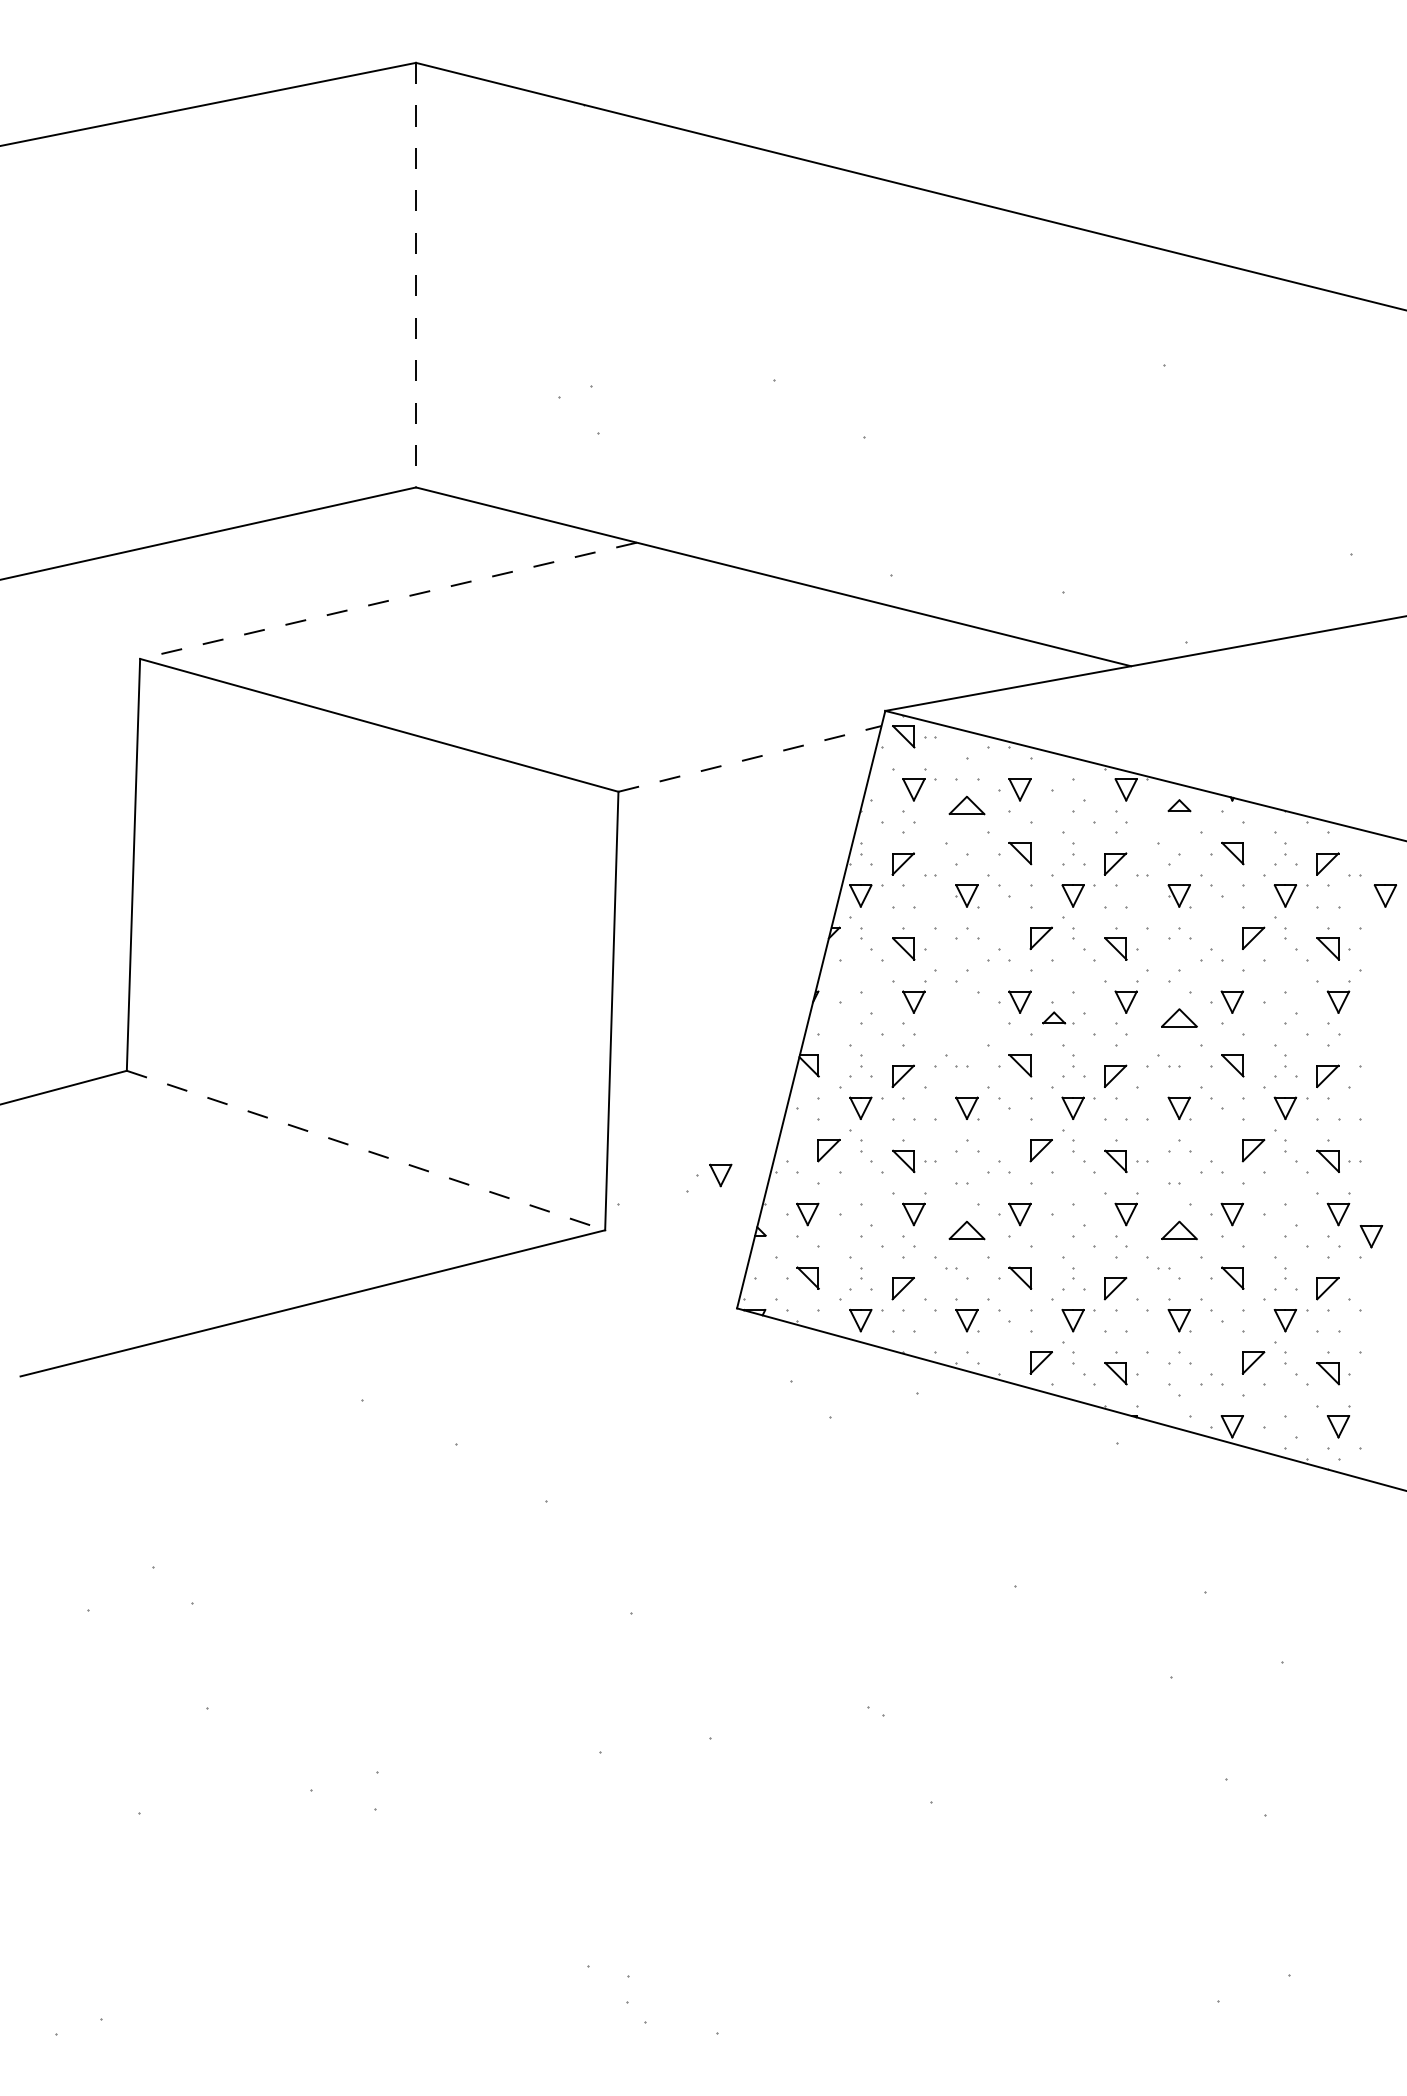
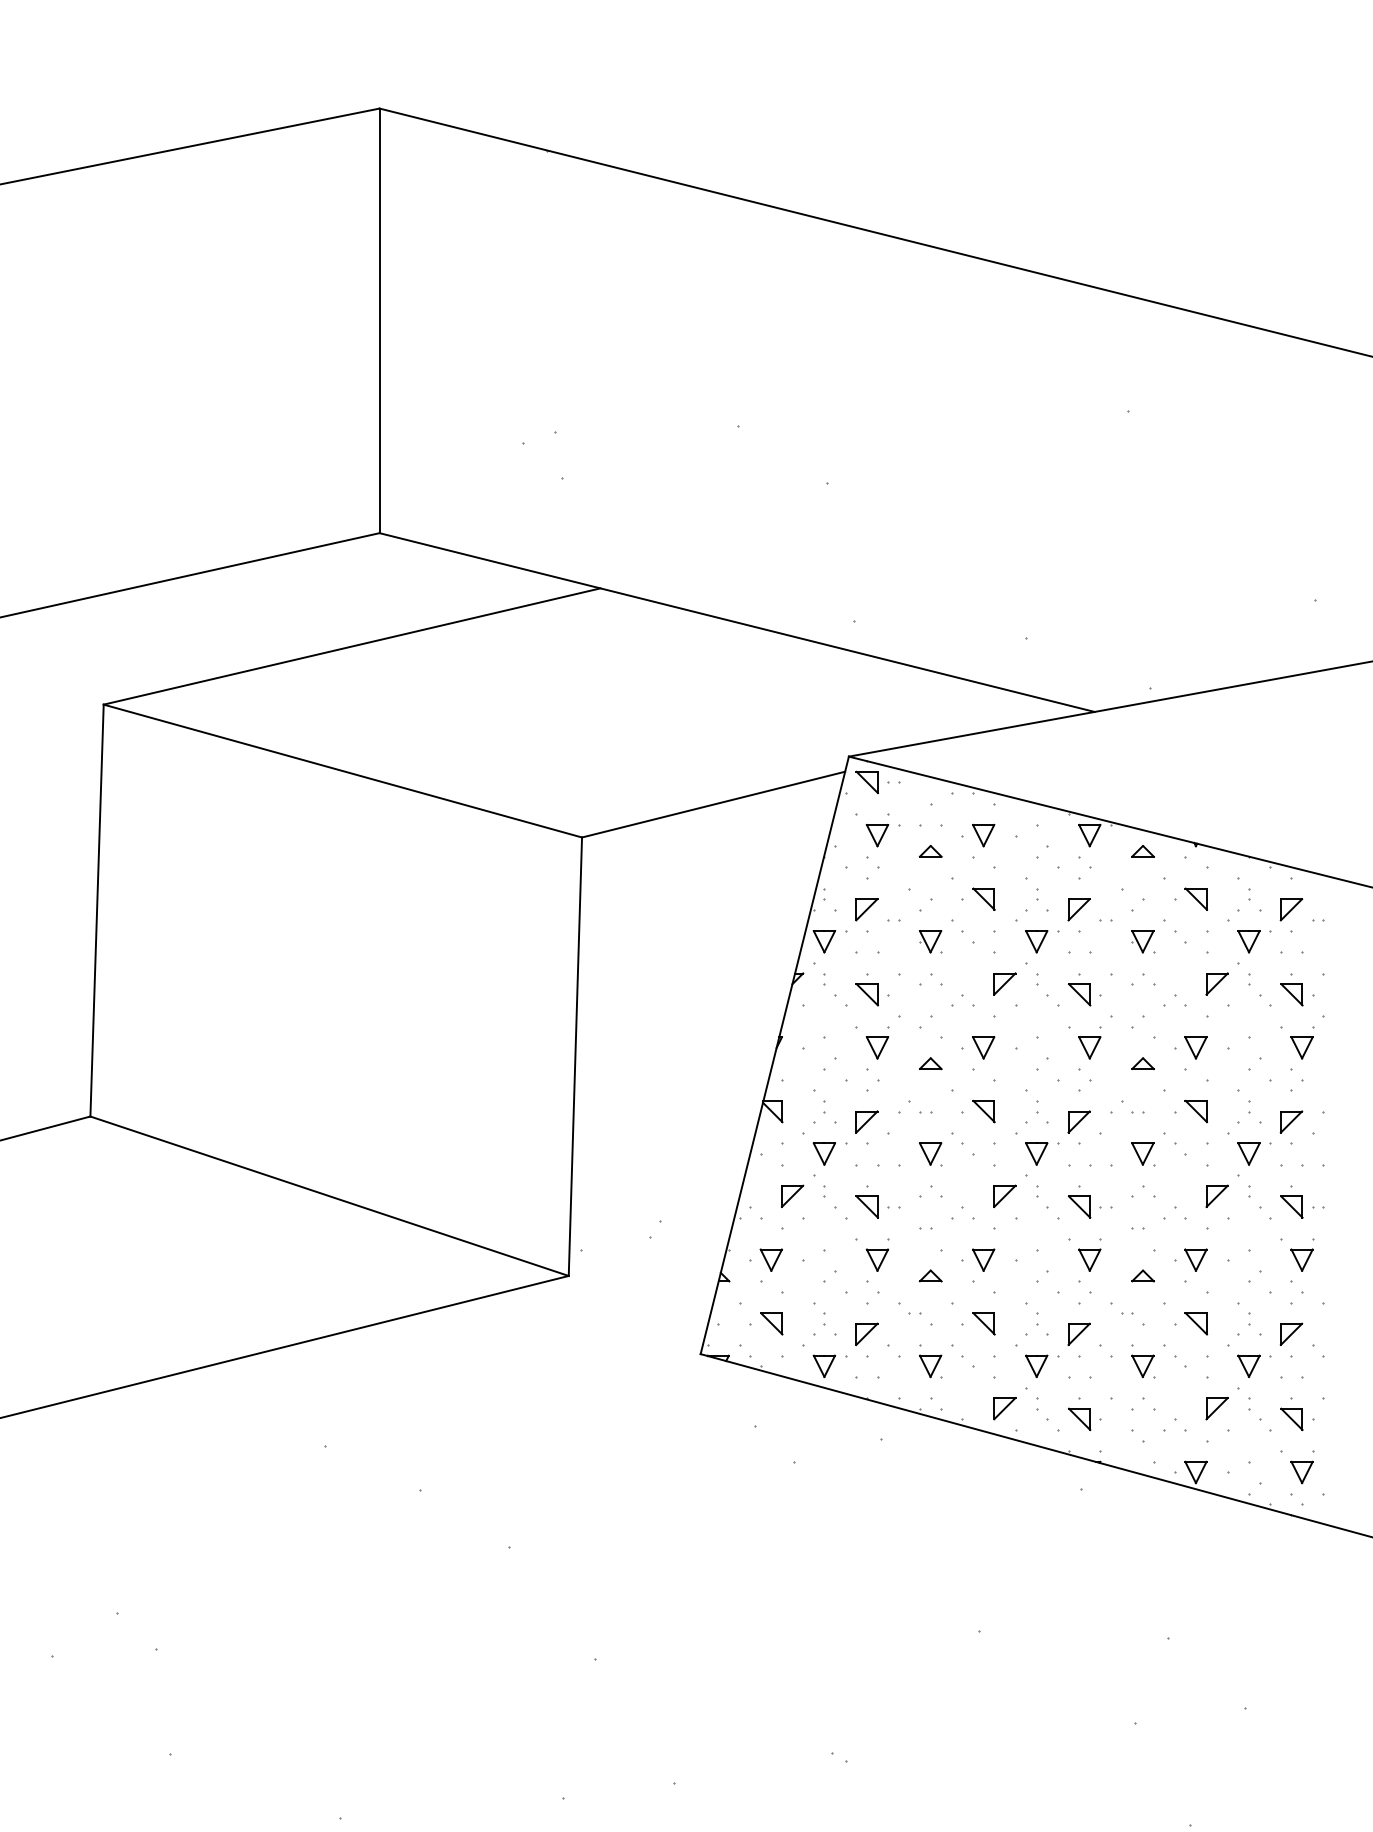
line: (416, 275) -> (380, 321), dashed -> solid
line: (388, 600) -> (352, 646), dashed -> solid
line: (750, 758) -> (714, 804), dashed -> solid
part: (967, 805) -> (931, 851), size x0.62
part: (1385, 895) -> (1349, 941), removed
part: (1054, 1017) -> (931, 1063), moved
part: (1179, 1017) -> (1143, 1063), size x0.62
line: (366, 1150) -> (330, 1196), dashed -> solid
part: (720, 1175) -> (684, 1221), removed
part: (967, 1229) -> (931, 1275), size x0.62
part: (1179, 1229) -> (1143, 1275), size x0.62
part: (1371, 1236) -> (1335, 1282), removed

